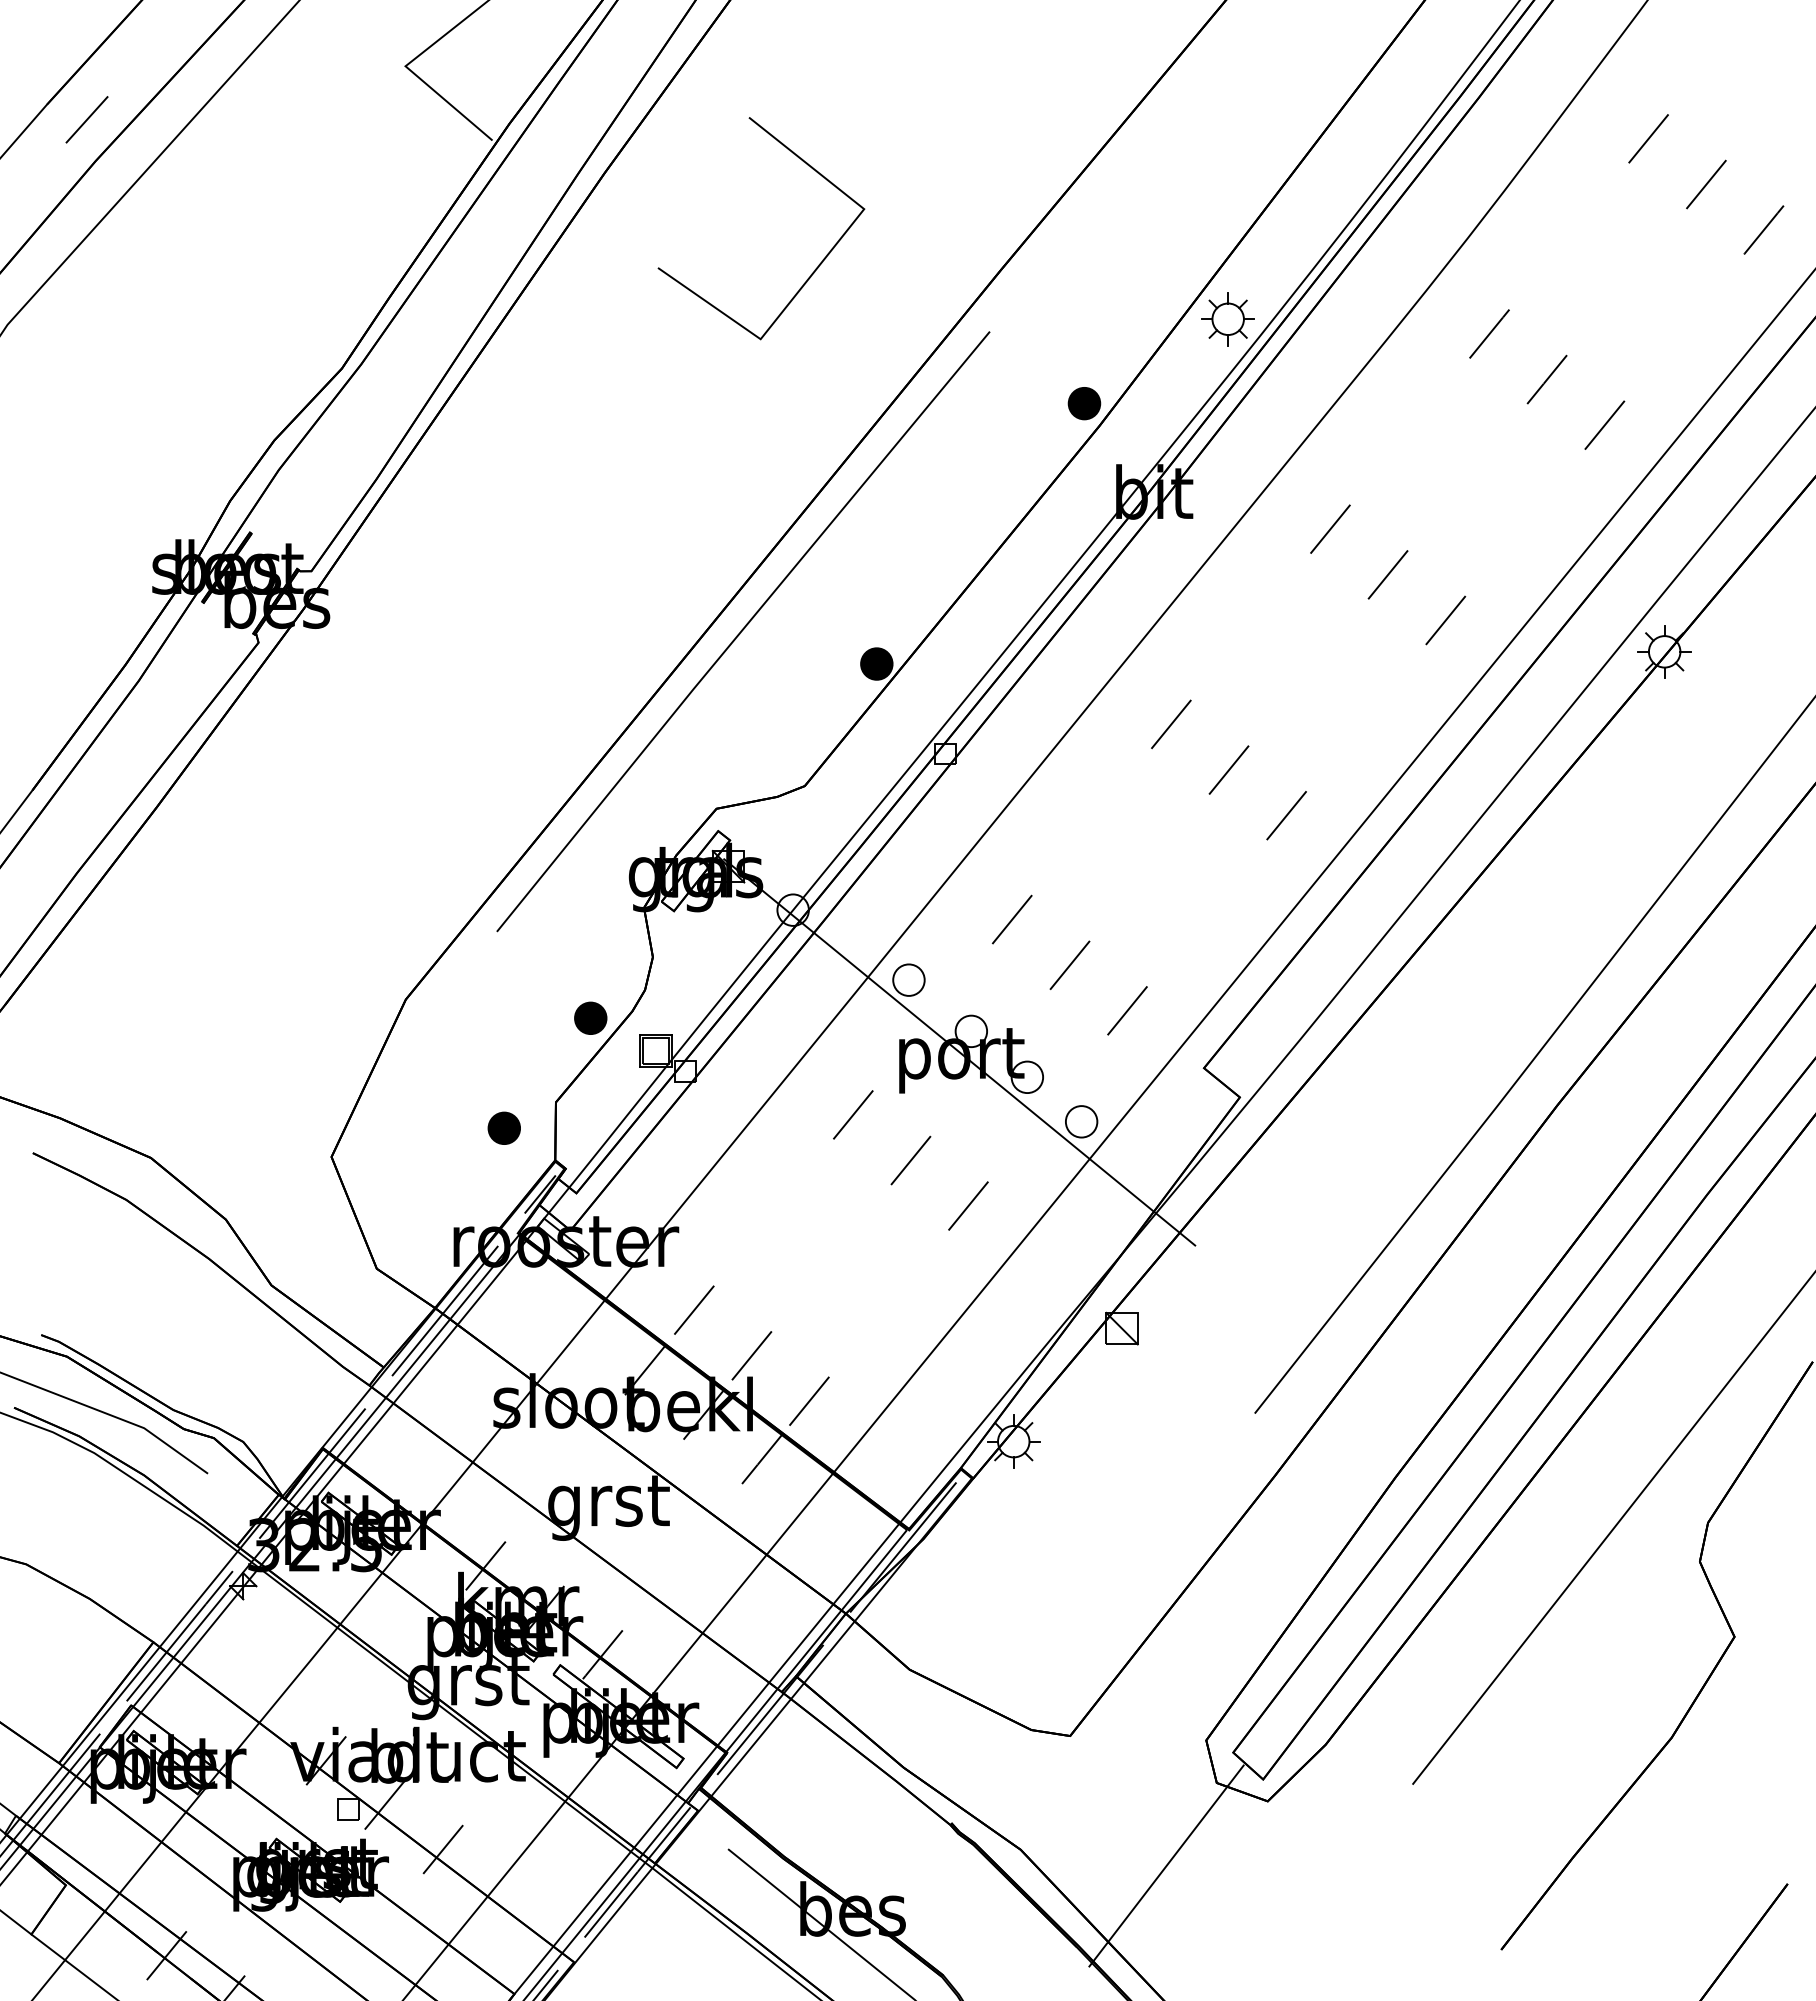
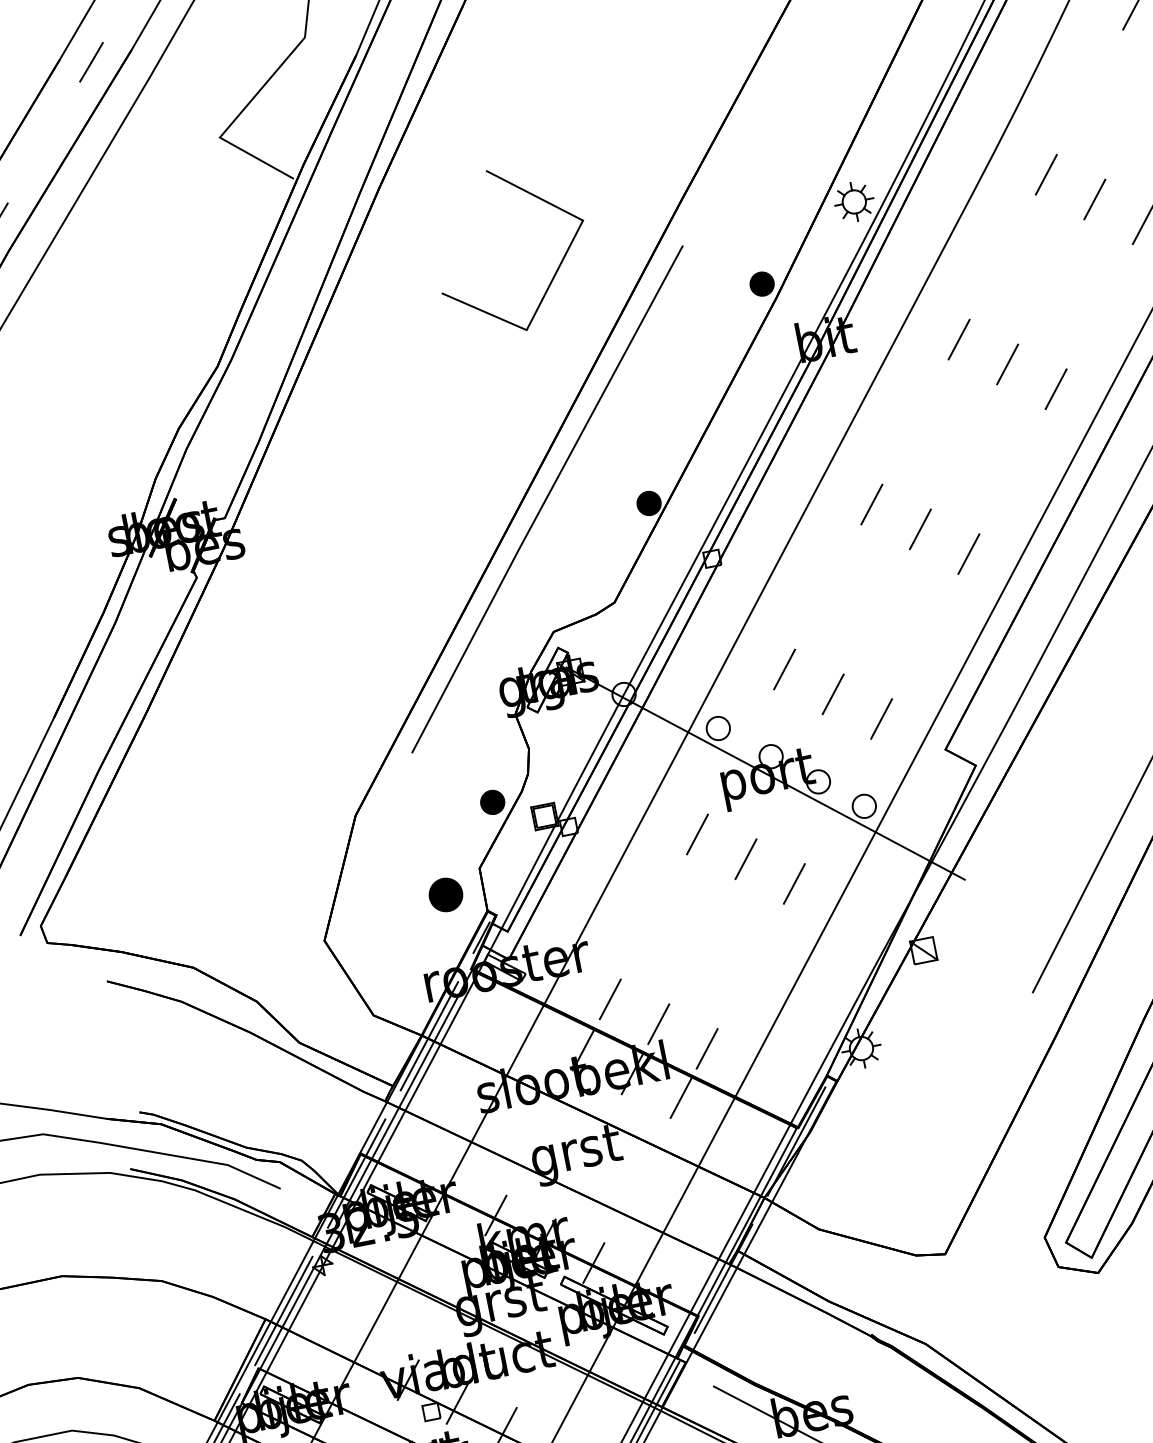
line: (814, 269) -> (555, 271), moved
part: (503, 1127) -> (445, 894), size x1.4
line: (1166, 1865) -> (1033, 1334), removed

